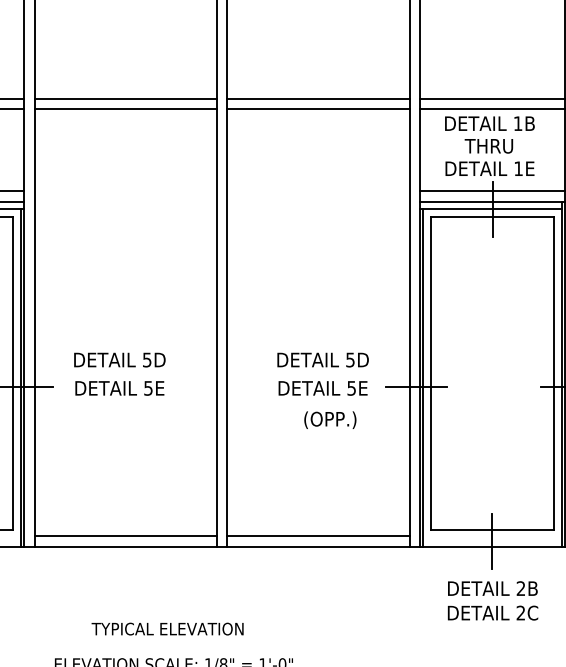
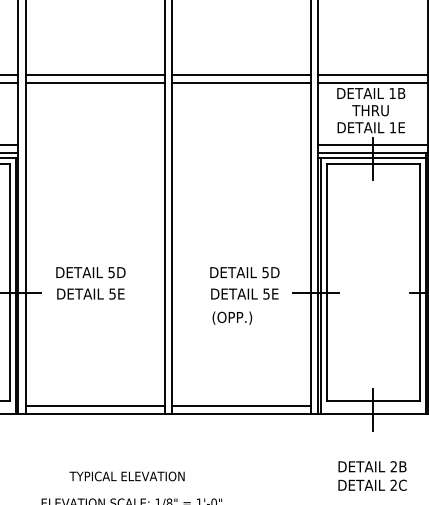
text: (330, 419) -> (232, 317), moved
text: (492, 600) -> (372, 475), moved

